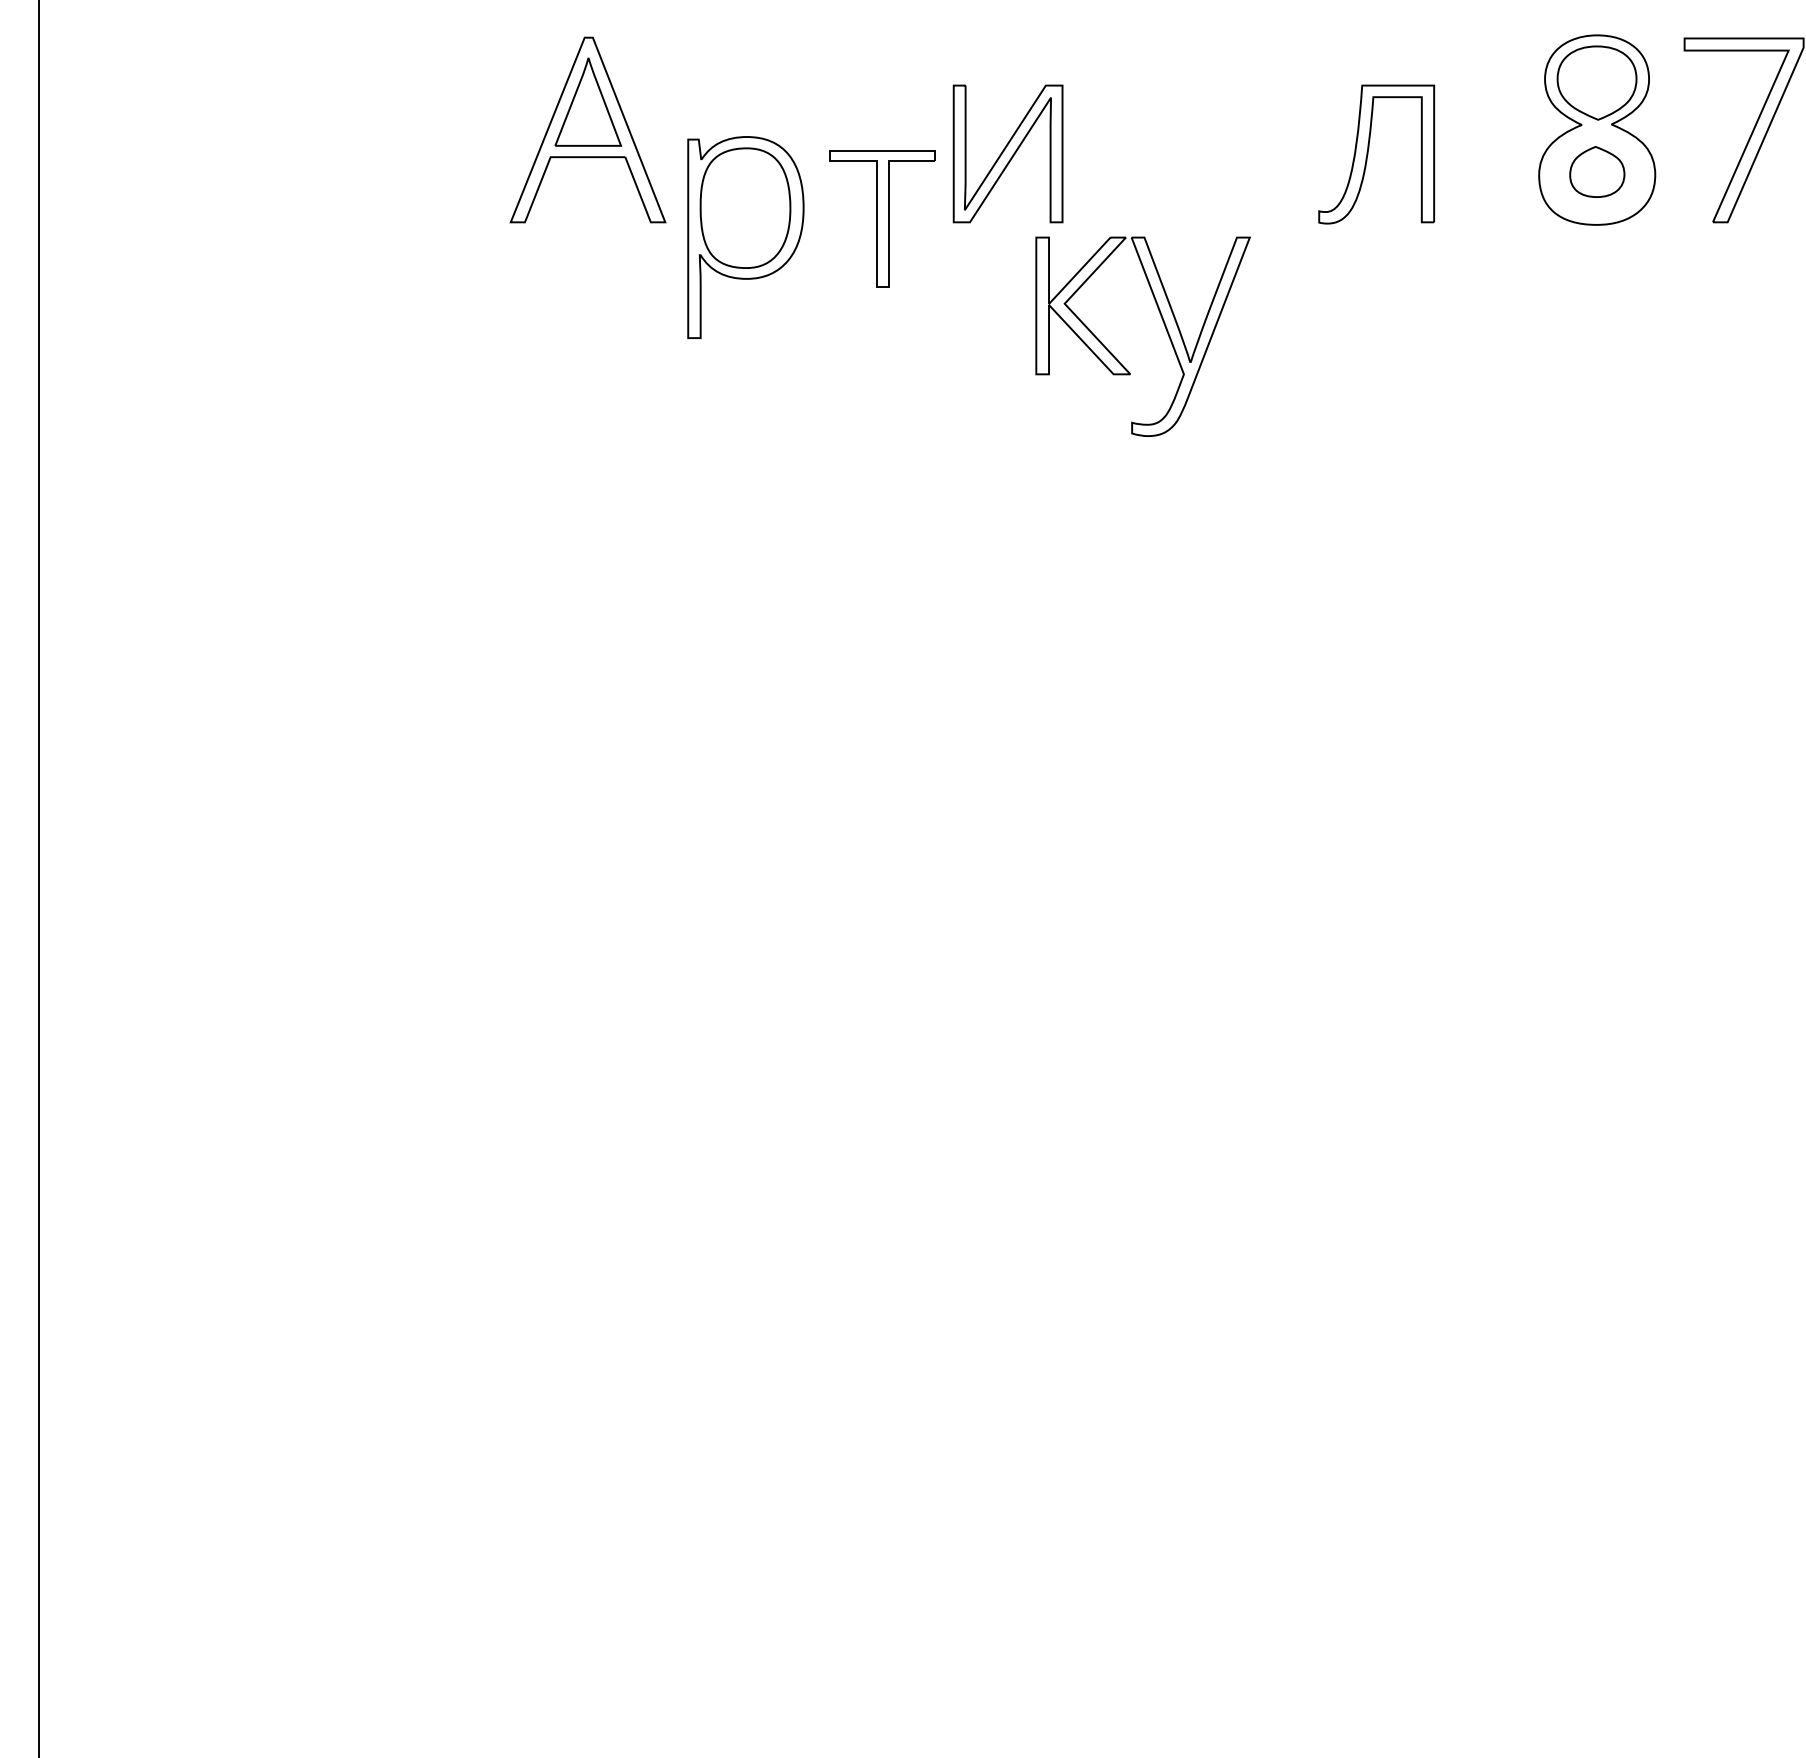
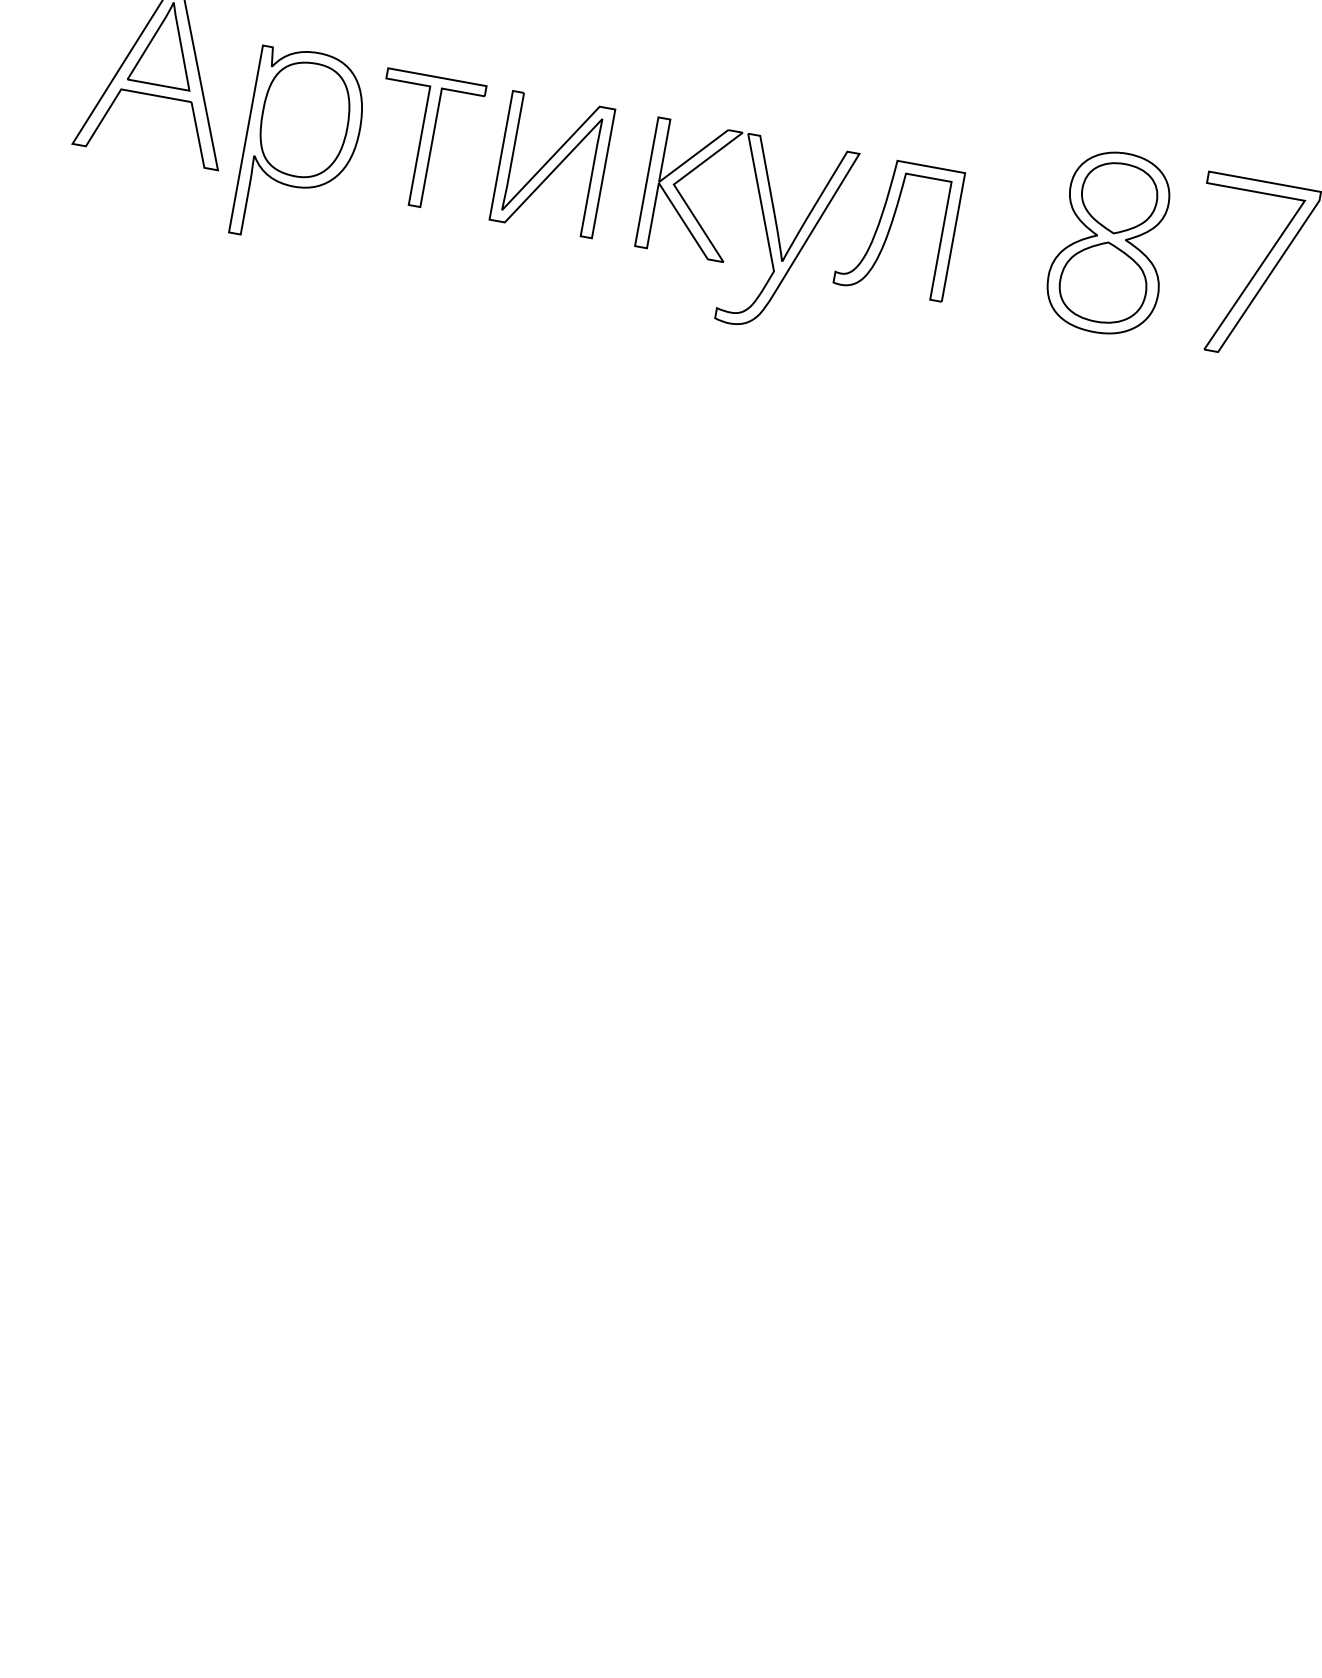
part: (1597, 171) -> (1104, 281), size x1.67
part: (882, 218) -> (425, 141), moved
part: (745, 237) -> (300, 147), moved
part: (1165, 329) -> (764, 226), moved

